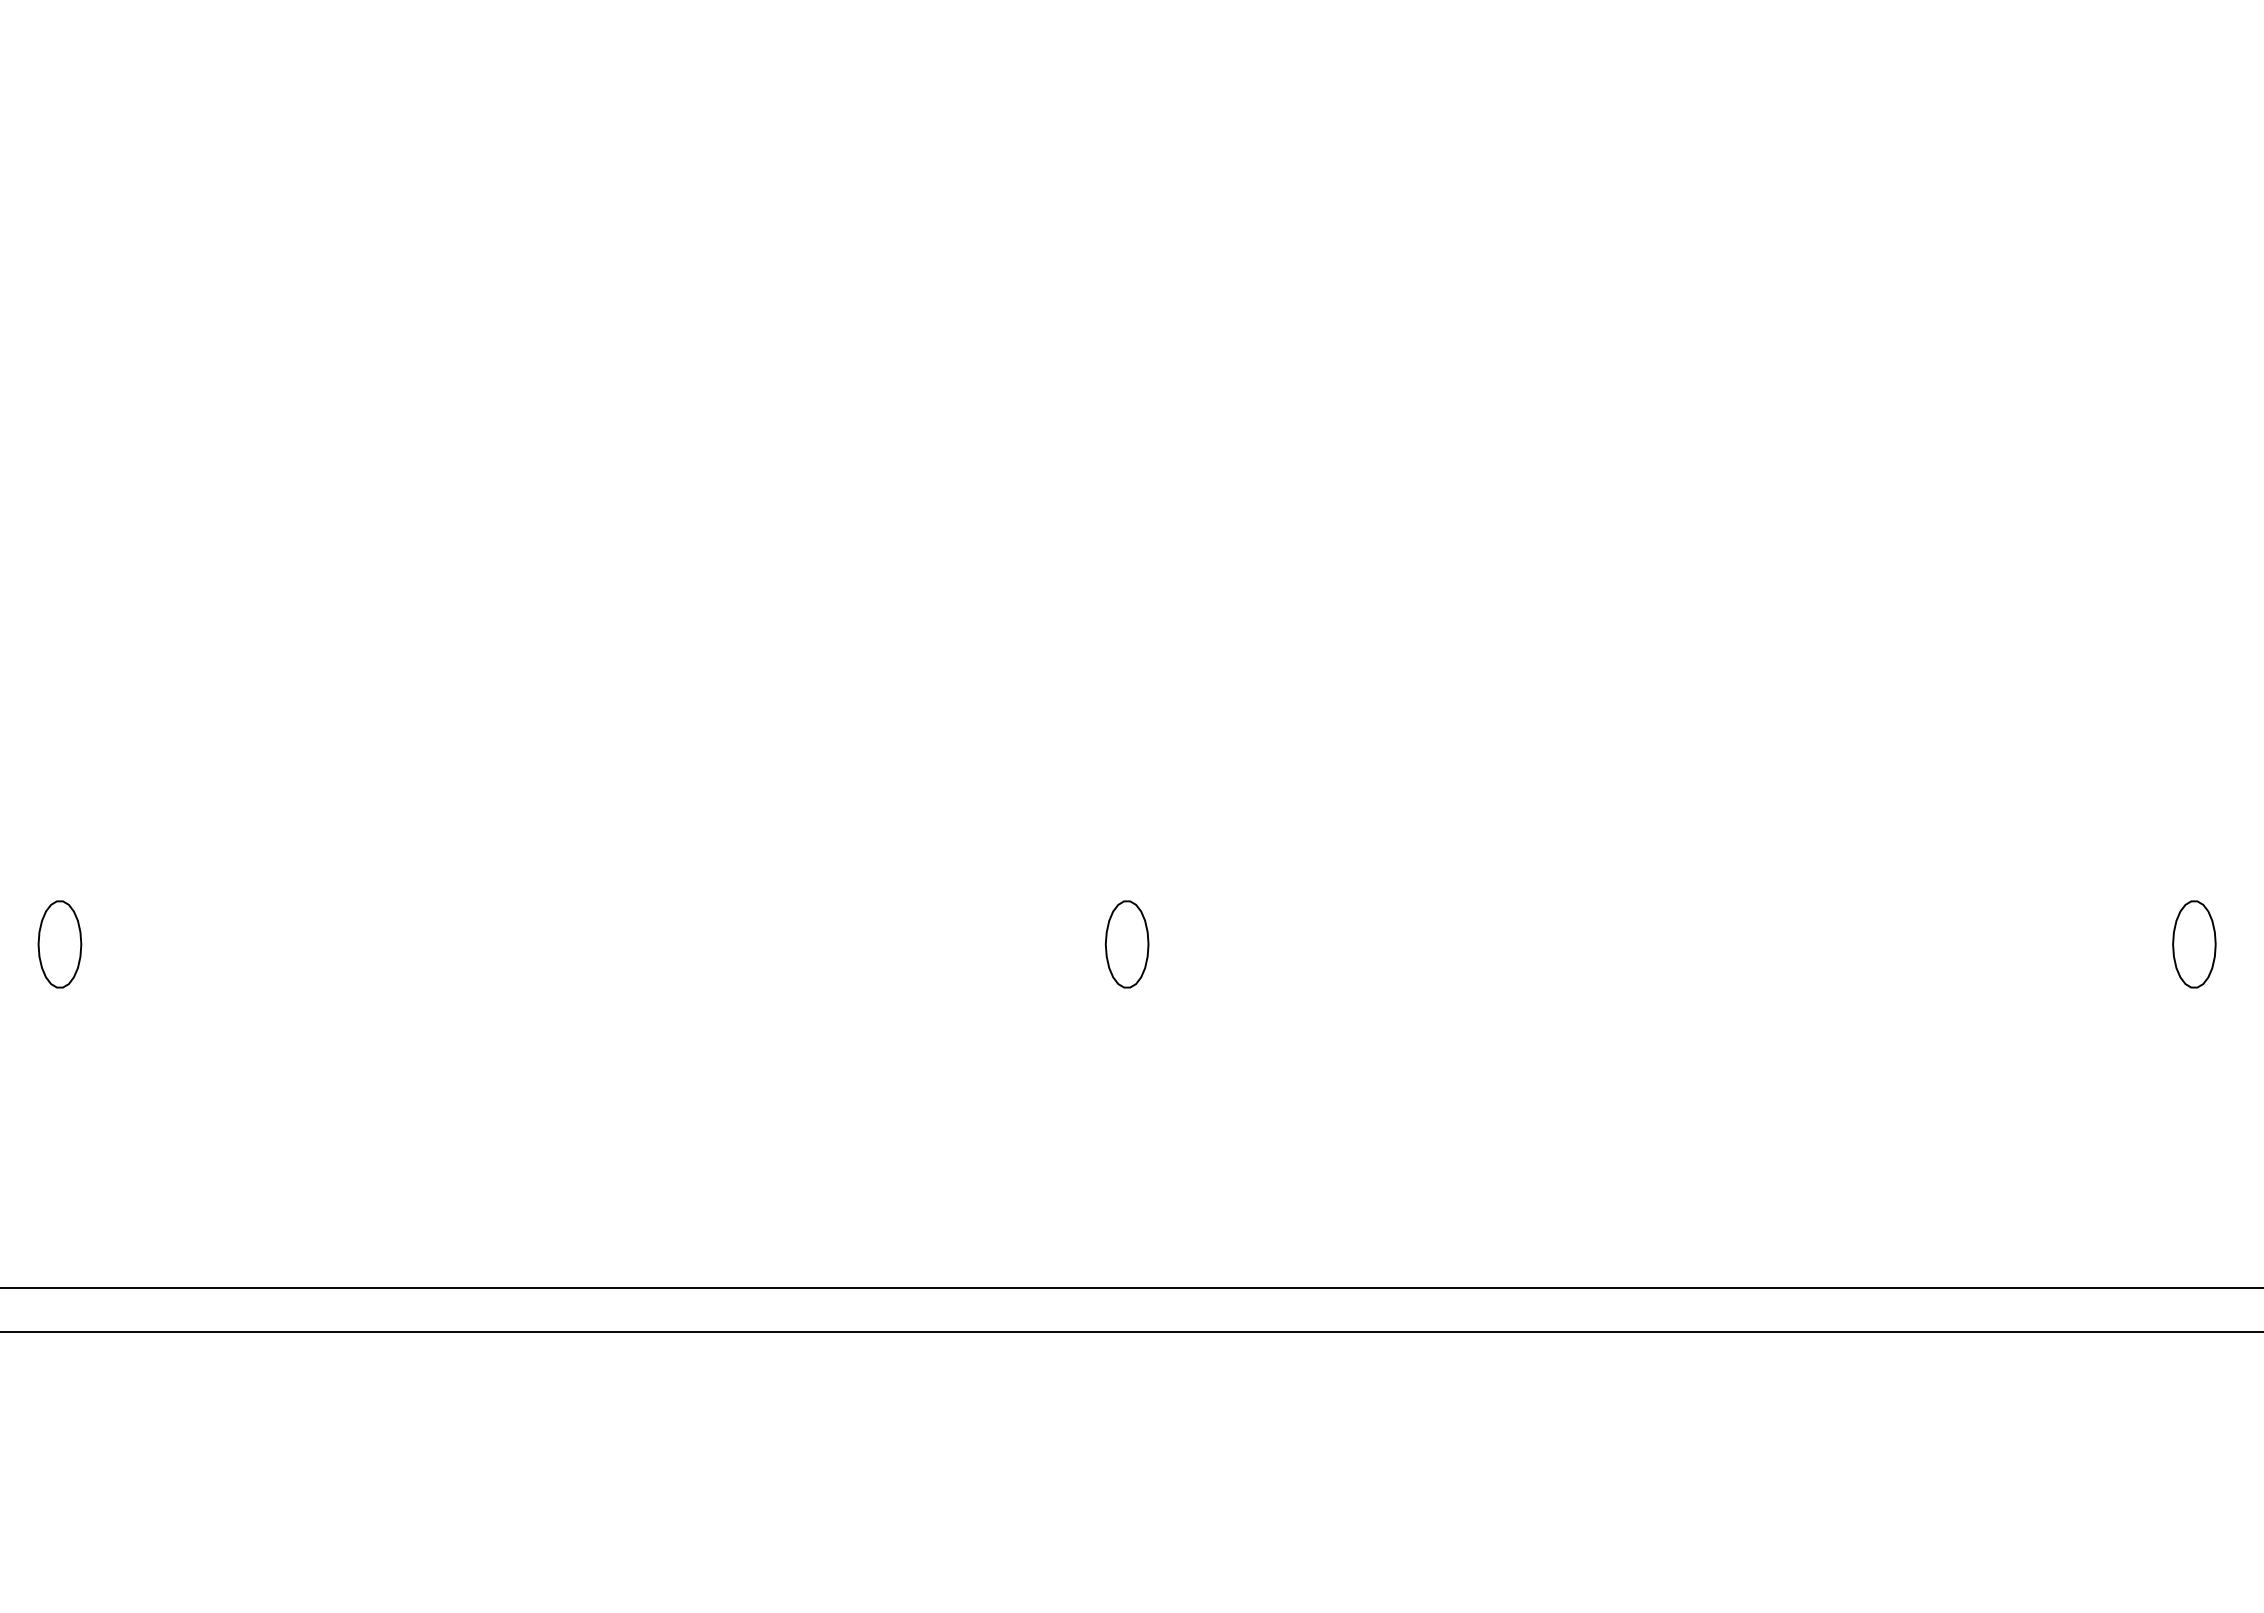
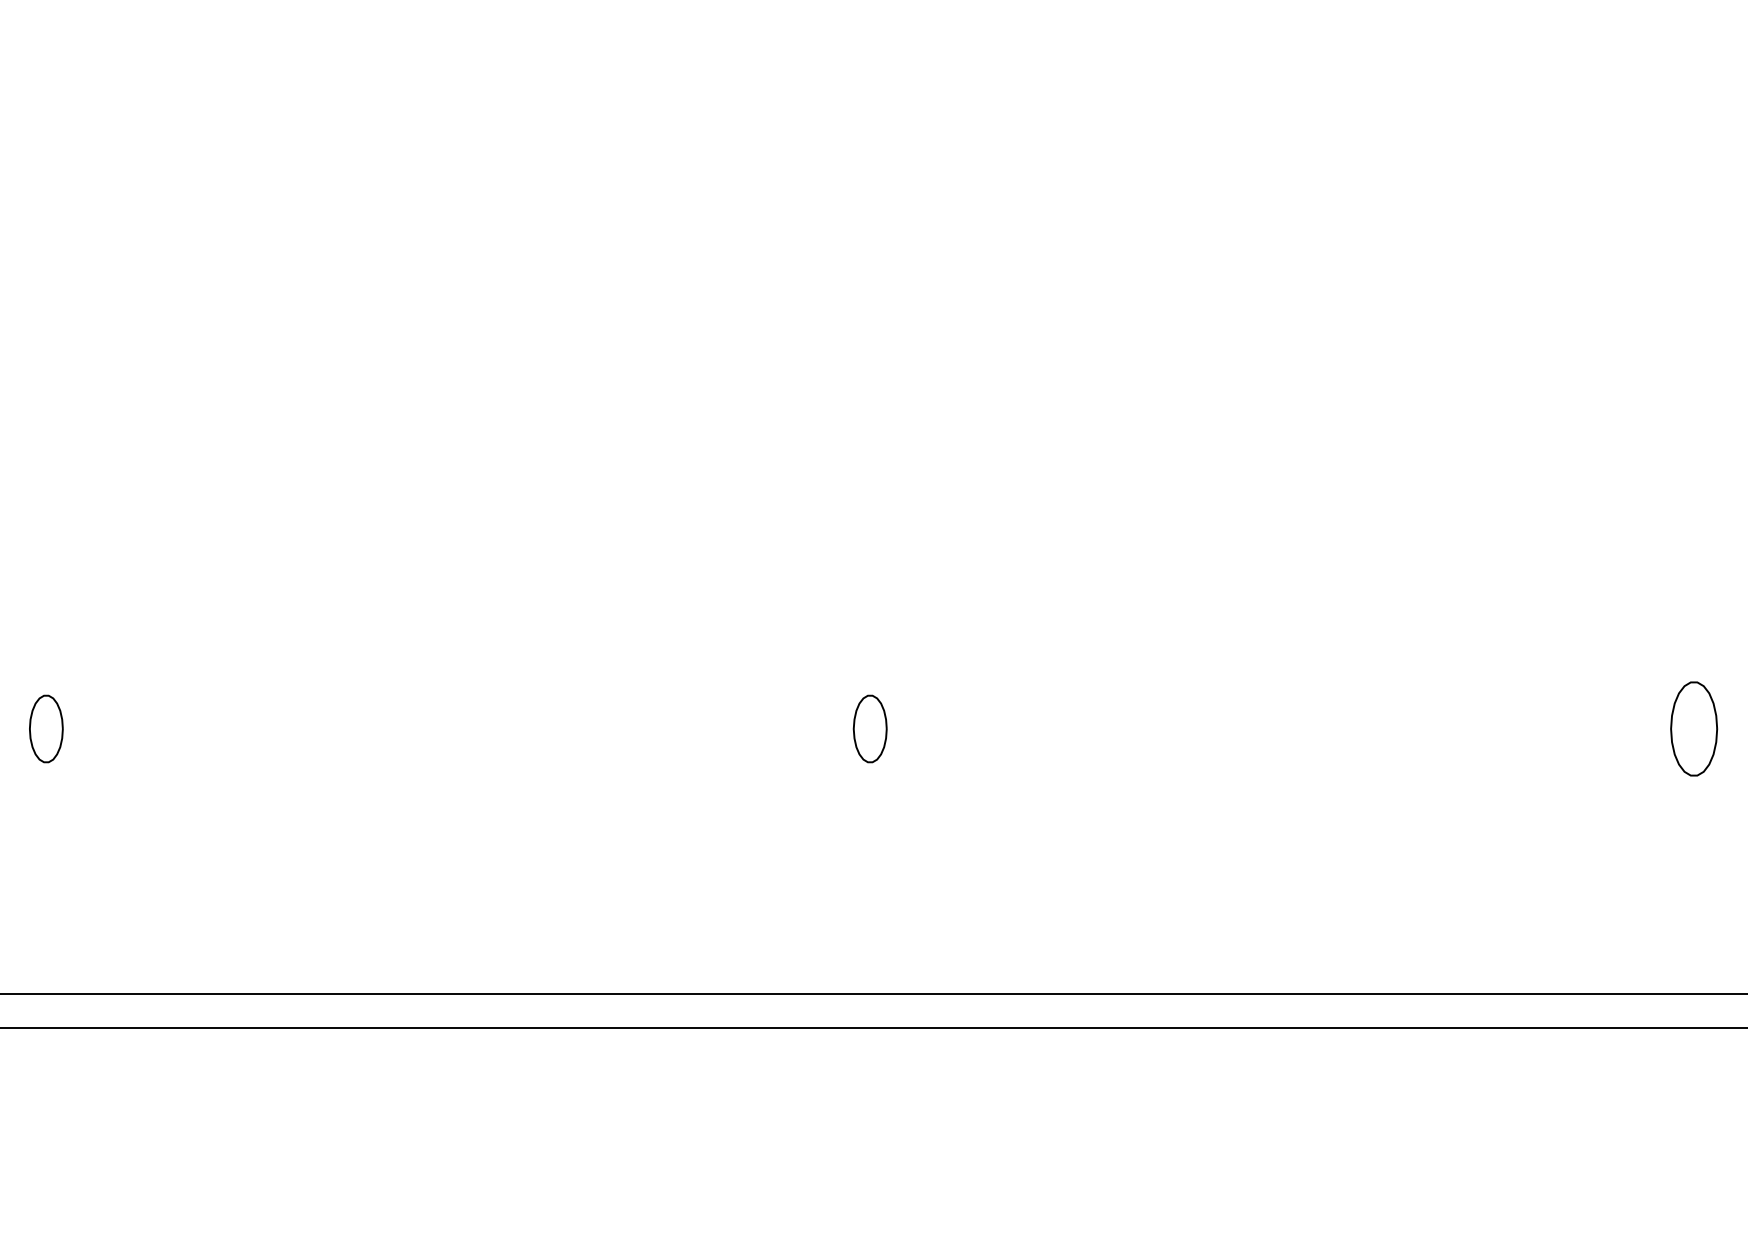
part: (2194, 944) -> (1694, 729), size x1.4

